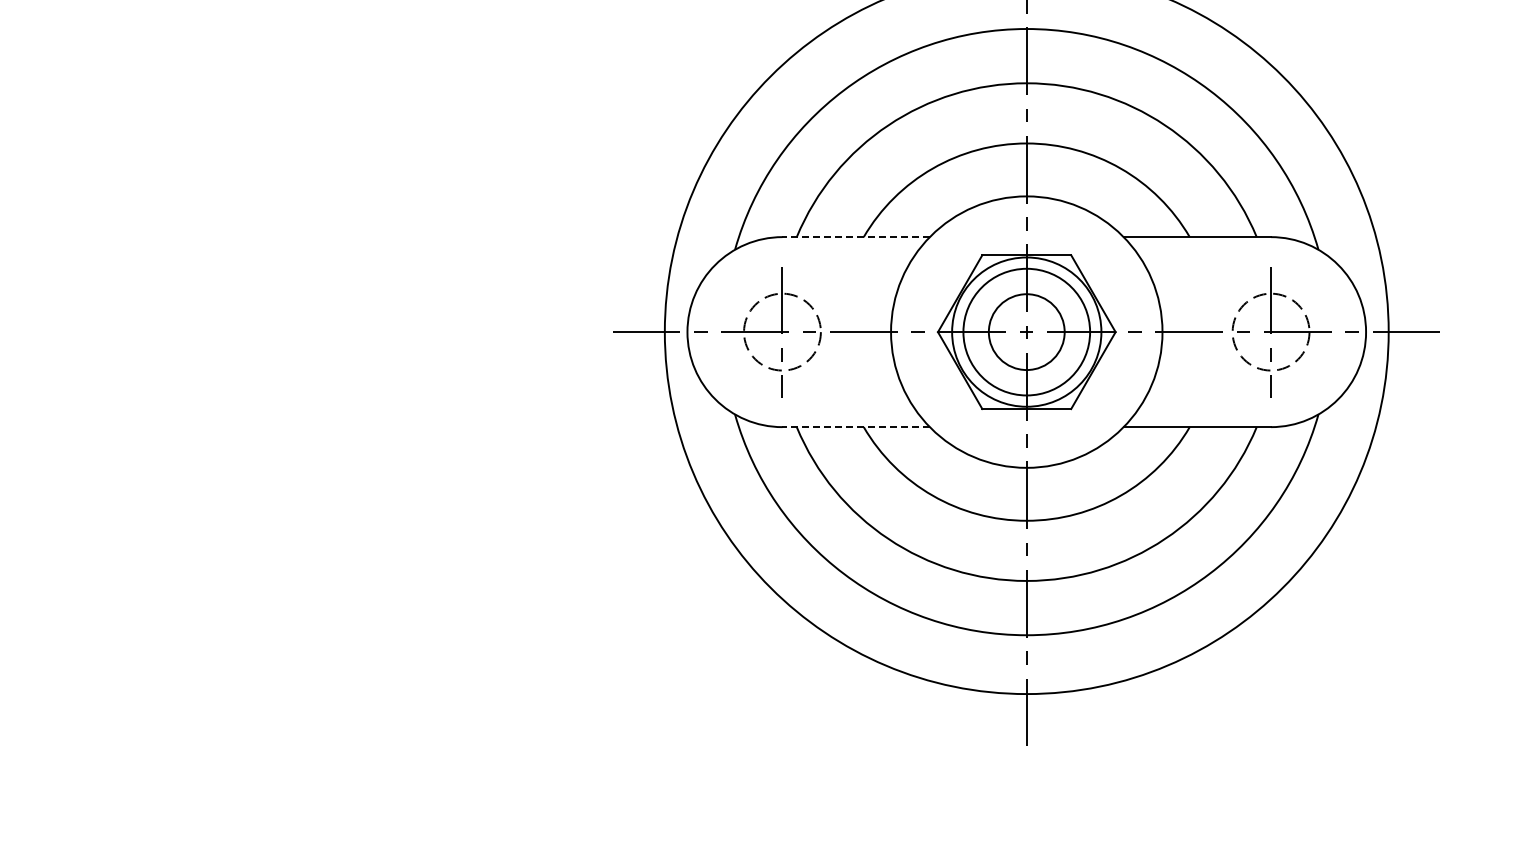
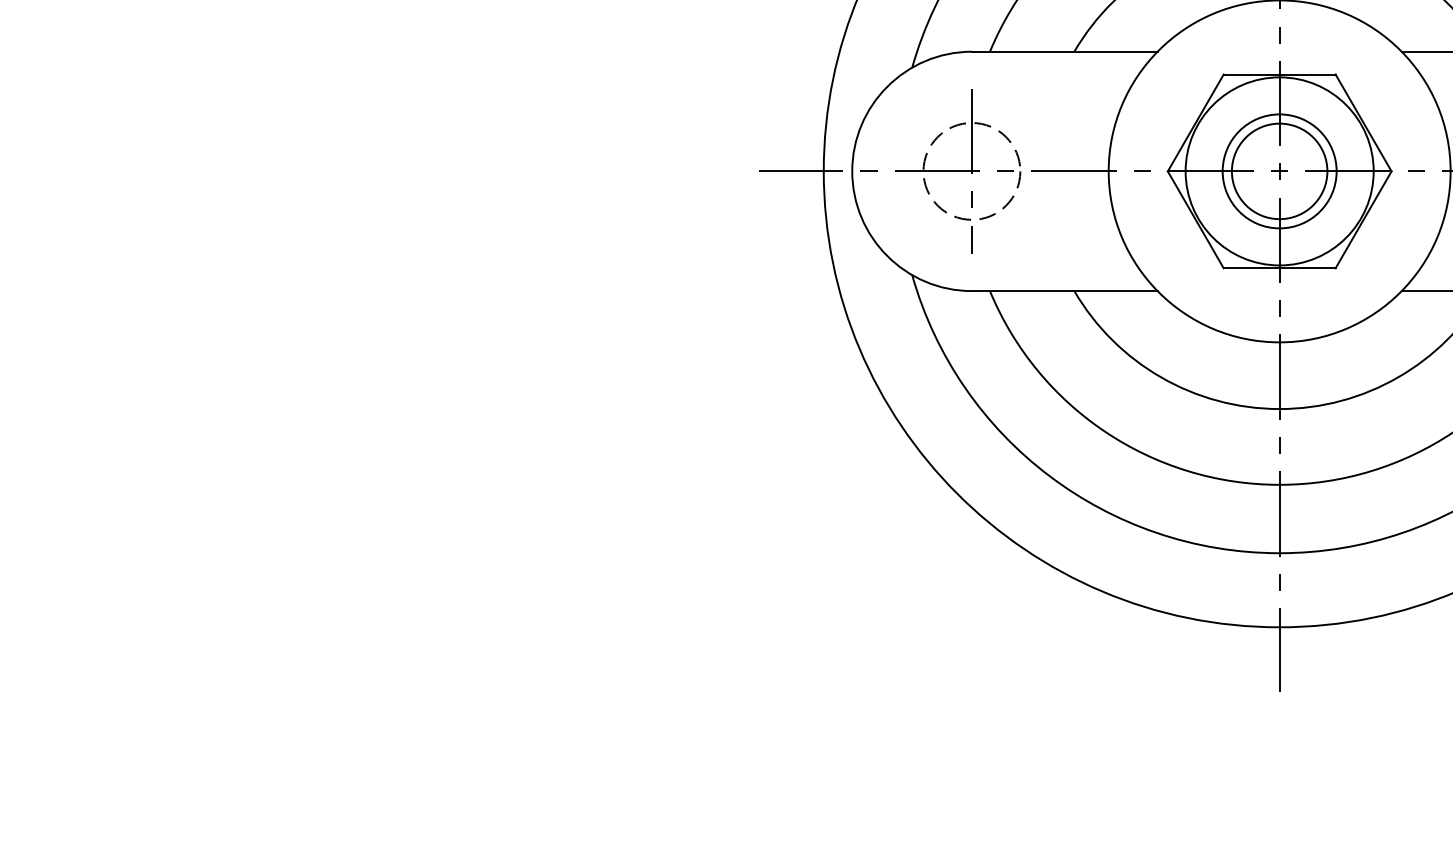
line: (856, 237) -> (1065, 52), dashed -> solid
circle: (1026, 331) -> (1279, 170), size x0.71
line: (856, 427) -> (1065, 291), dashed -> solid

